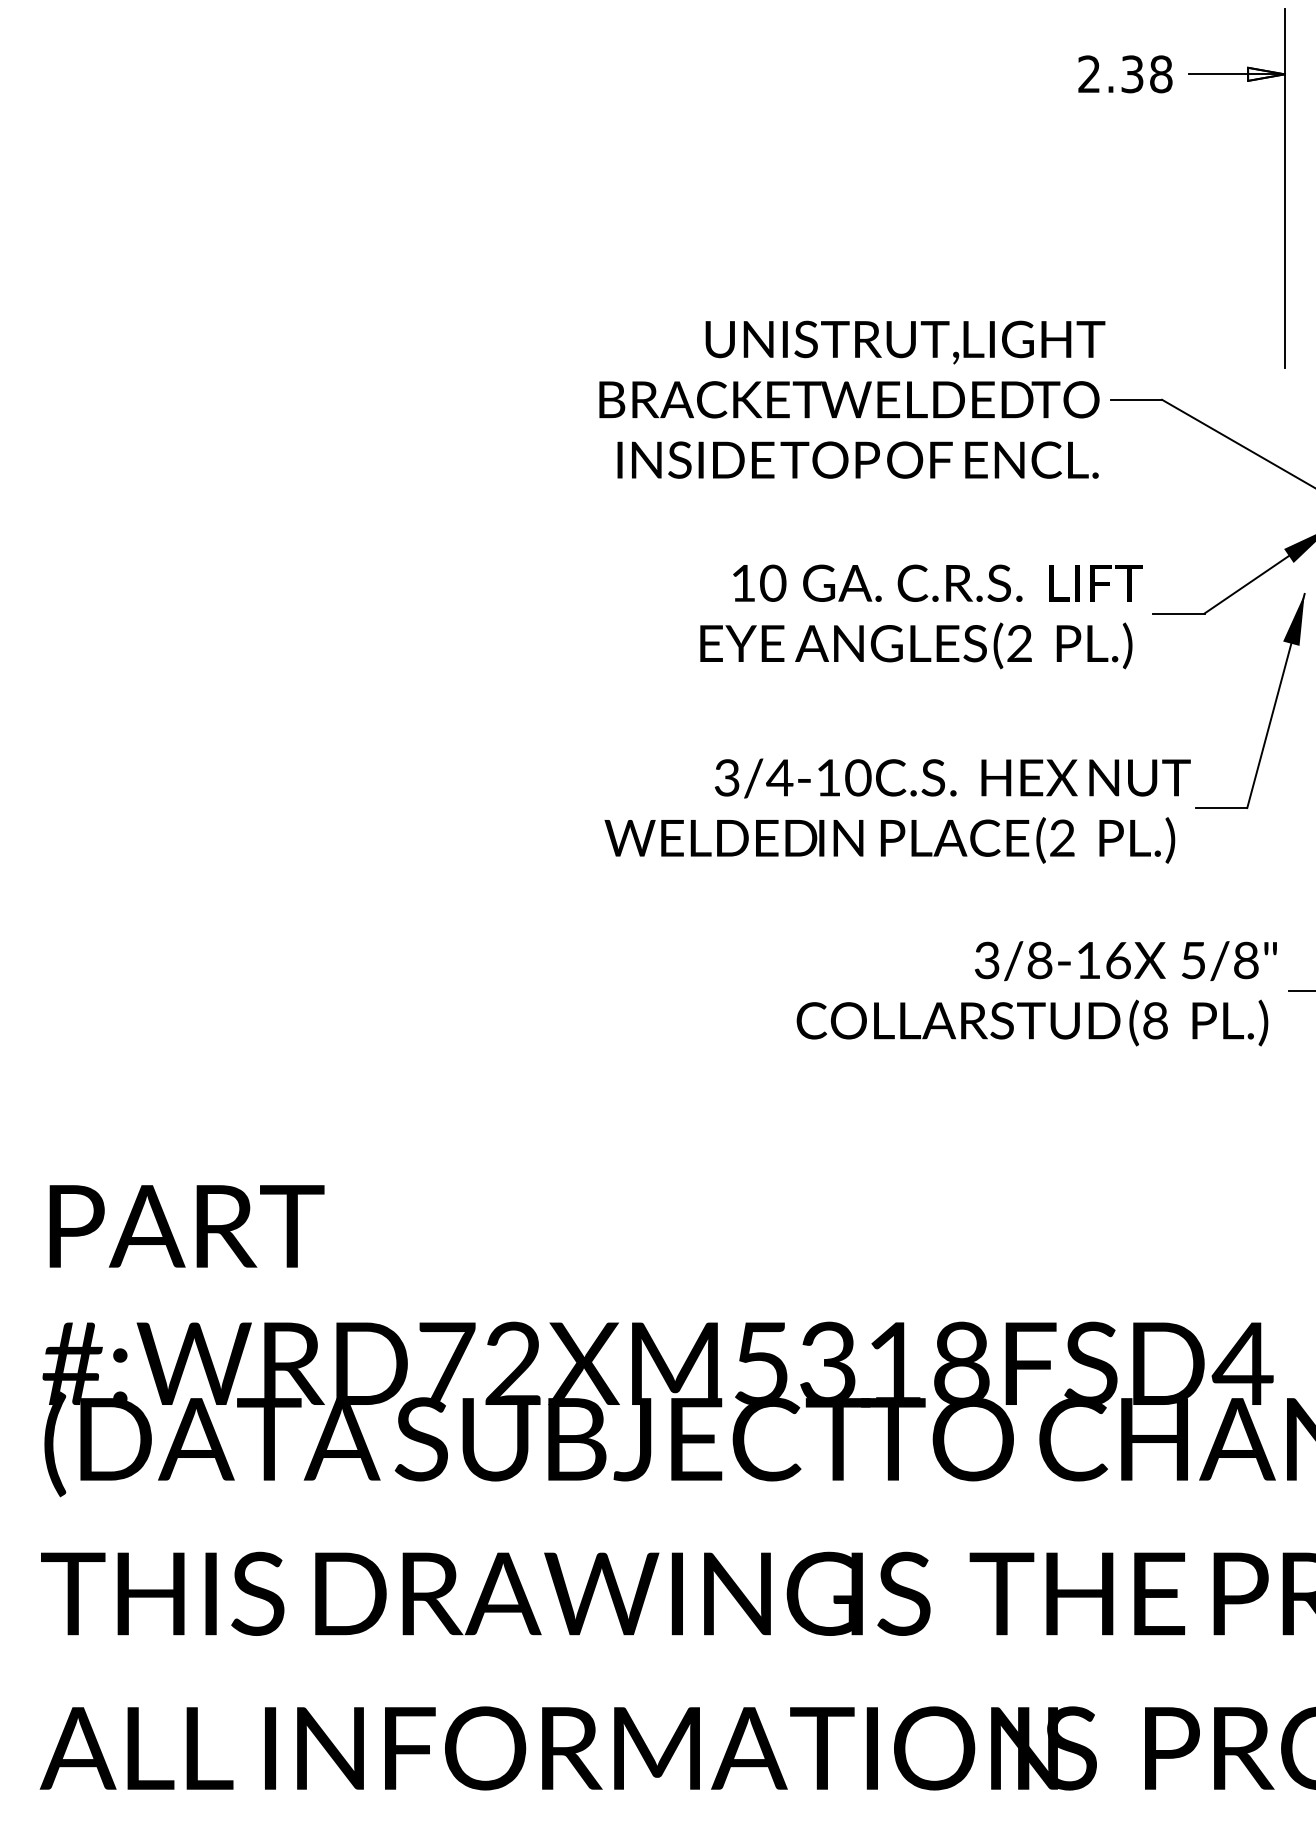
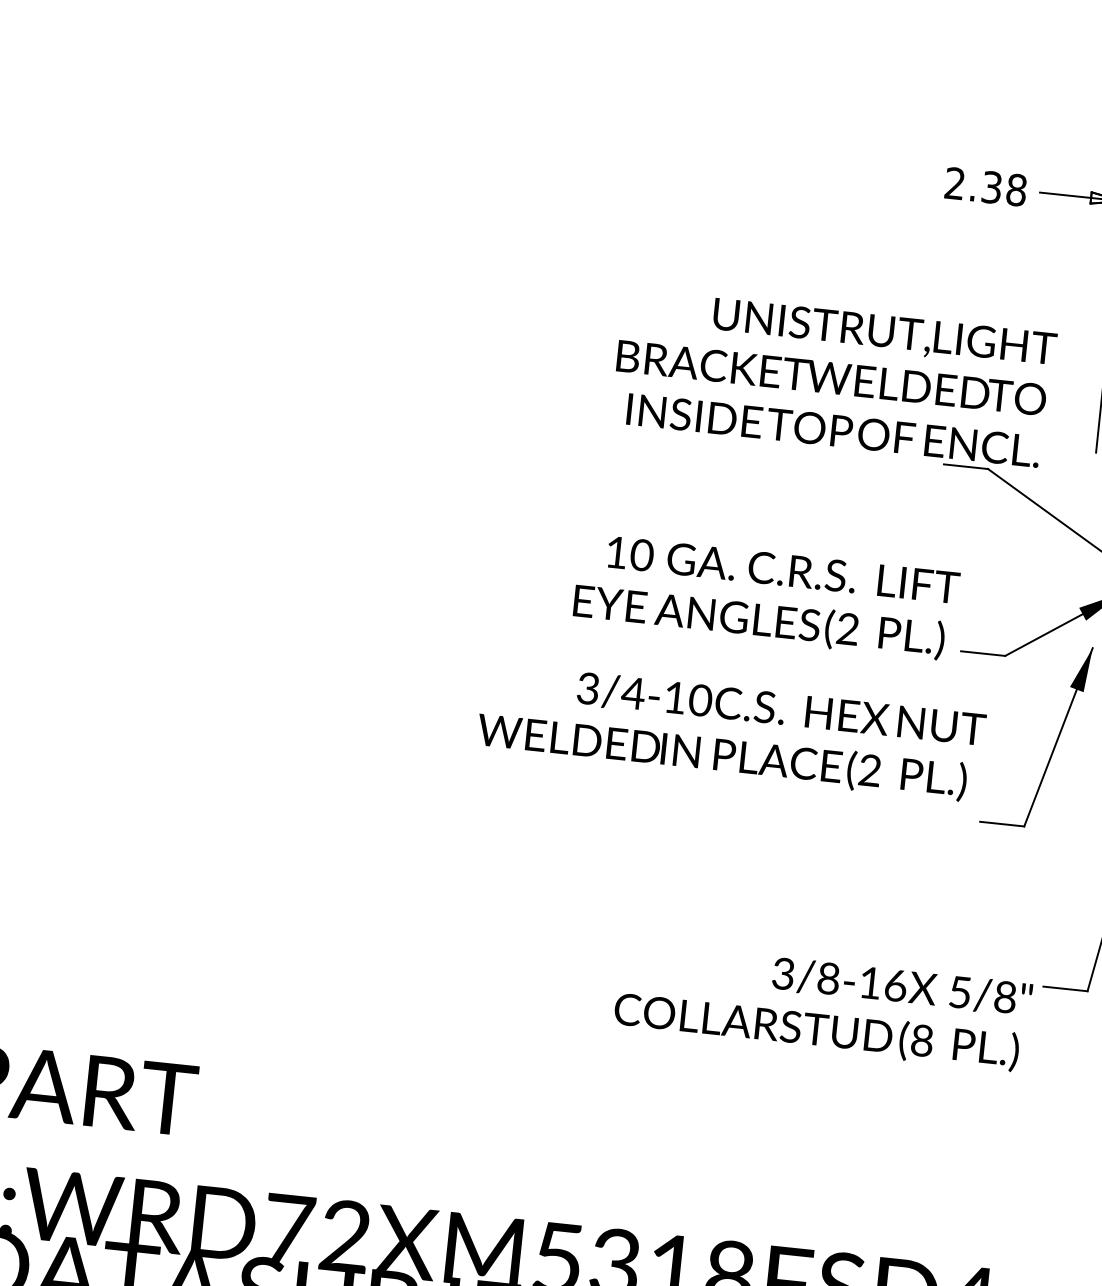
text: (852, 399) -> (834, 378), moved
text: (921, 616) -> (766, 597), moved
text: (897, 810) -> (731, 731), moved
text: (1036, 993) -> (822, 1006), moved

